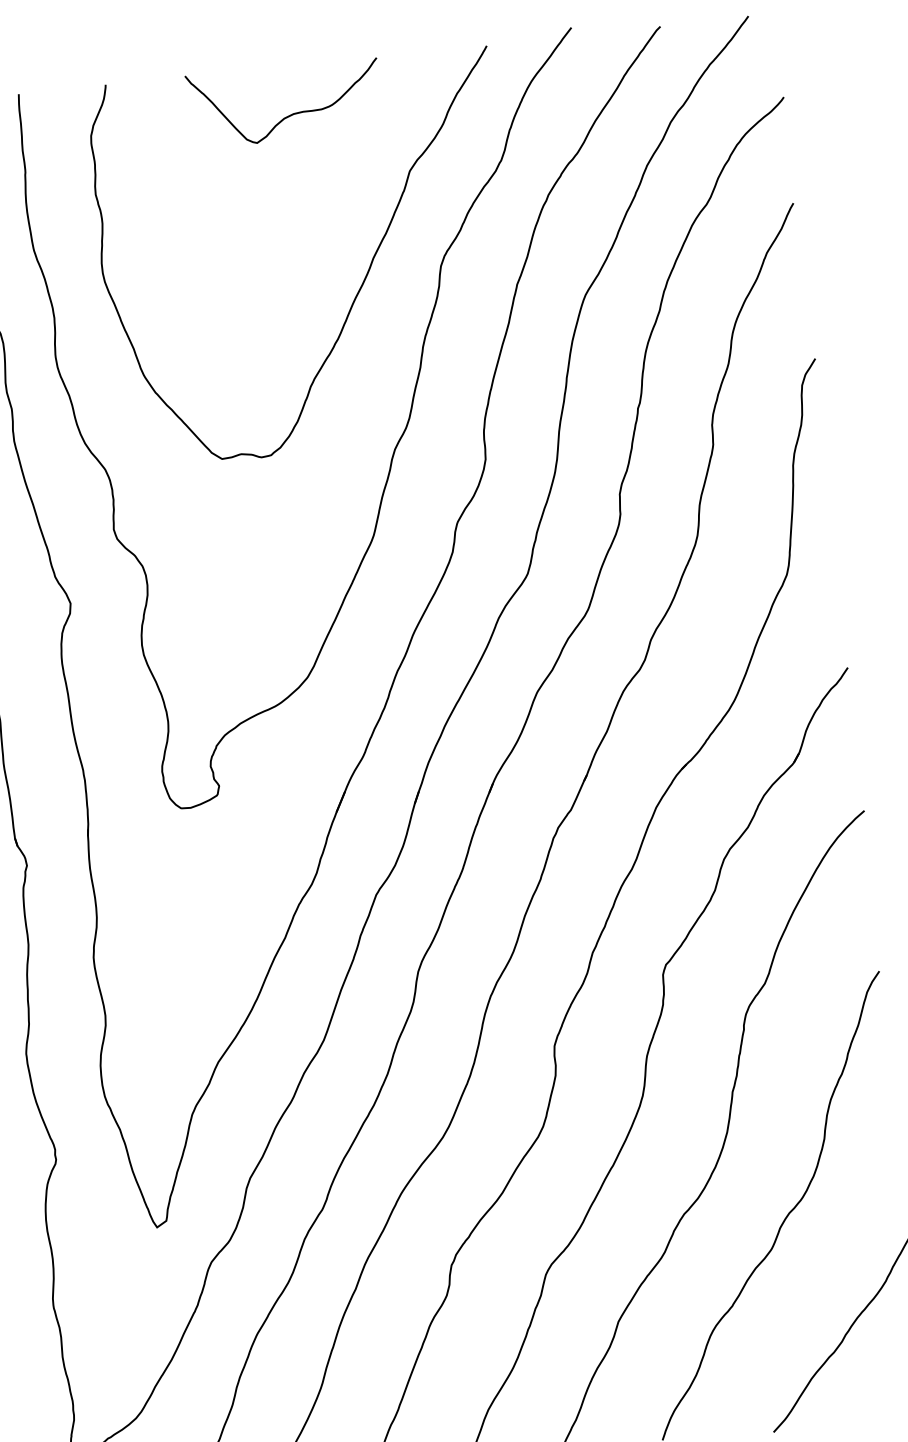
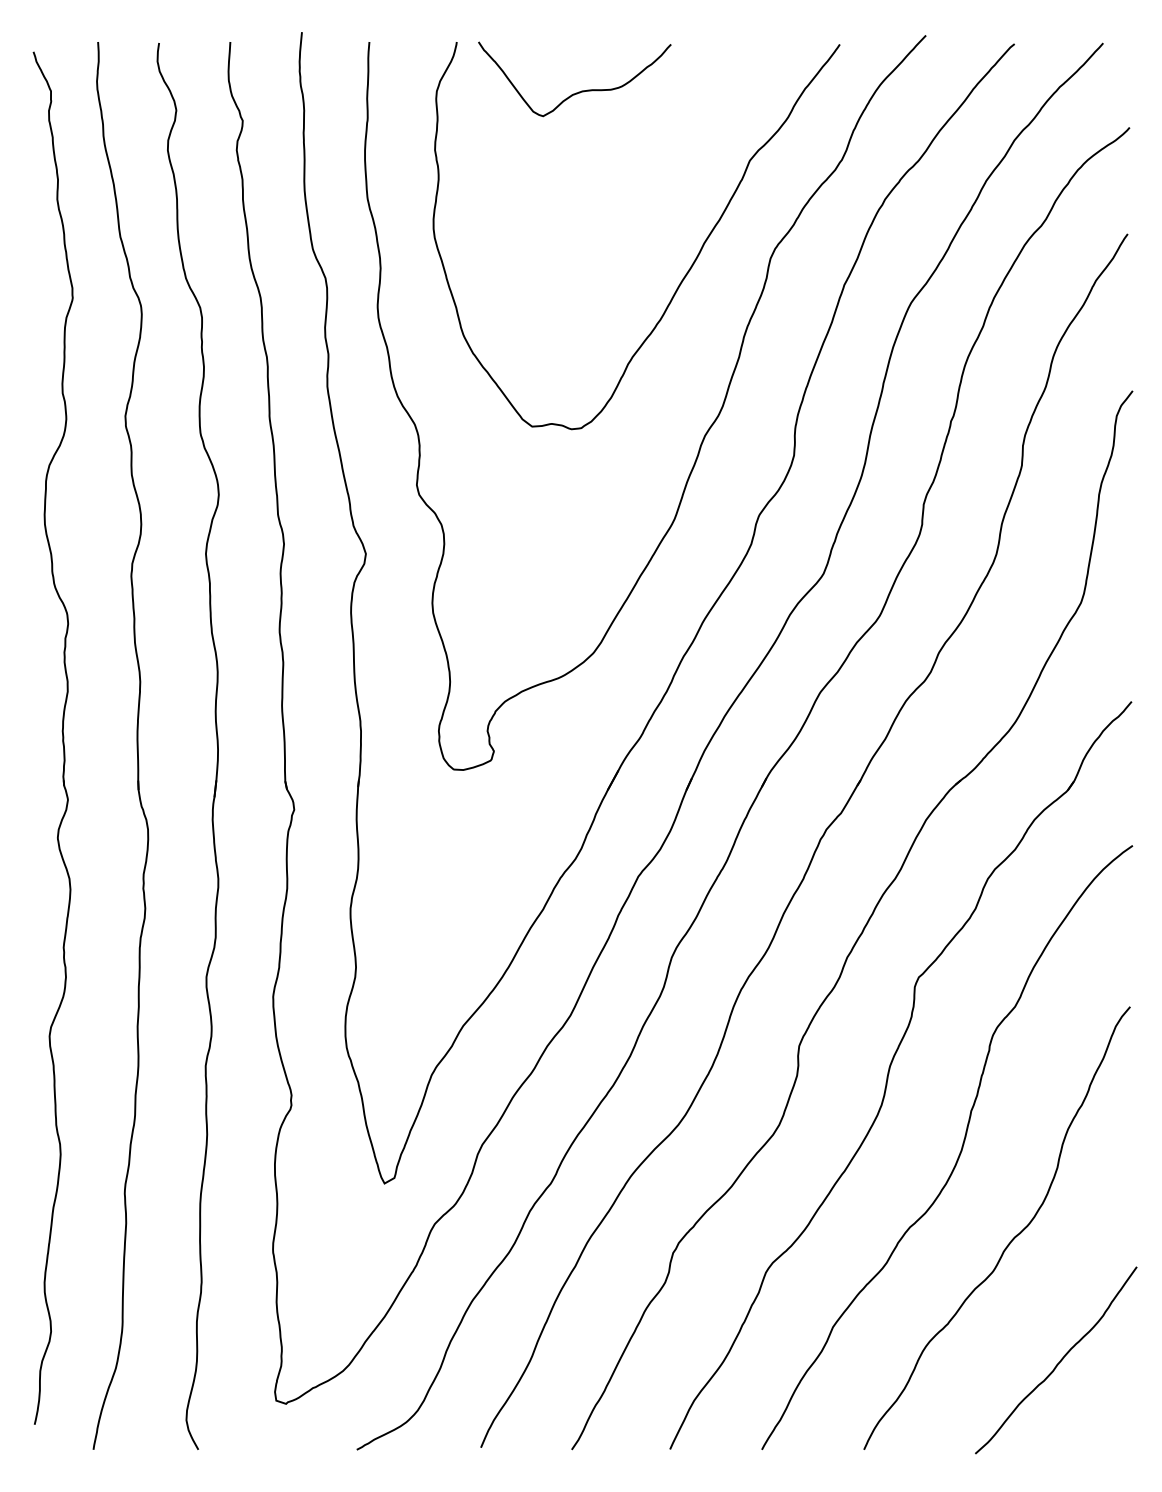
curve: (289, 114) -> (578, 91), moved

